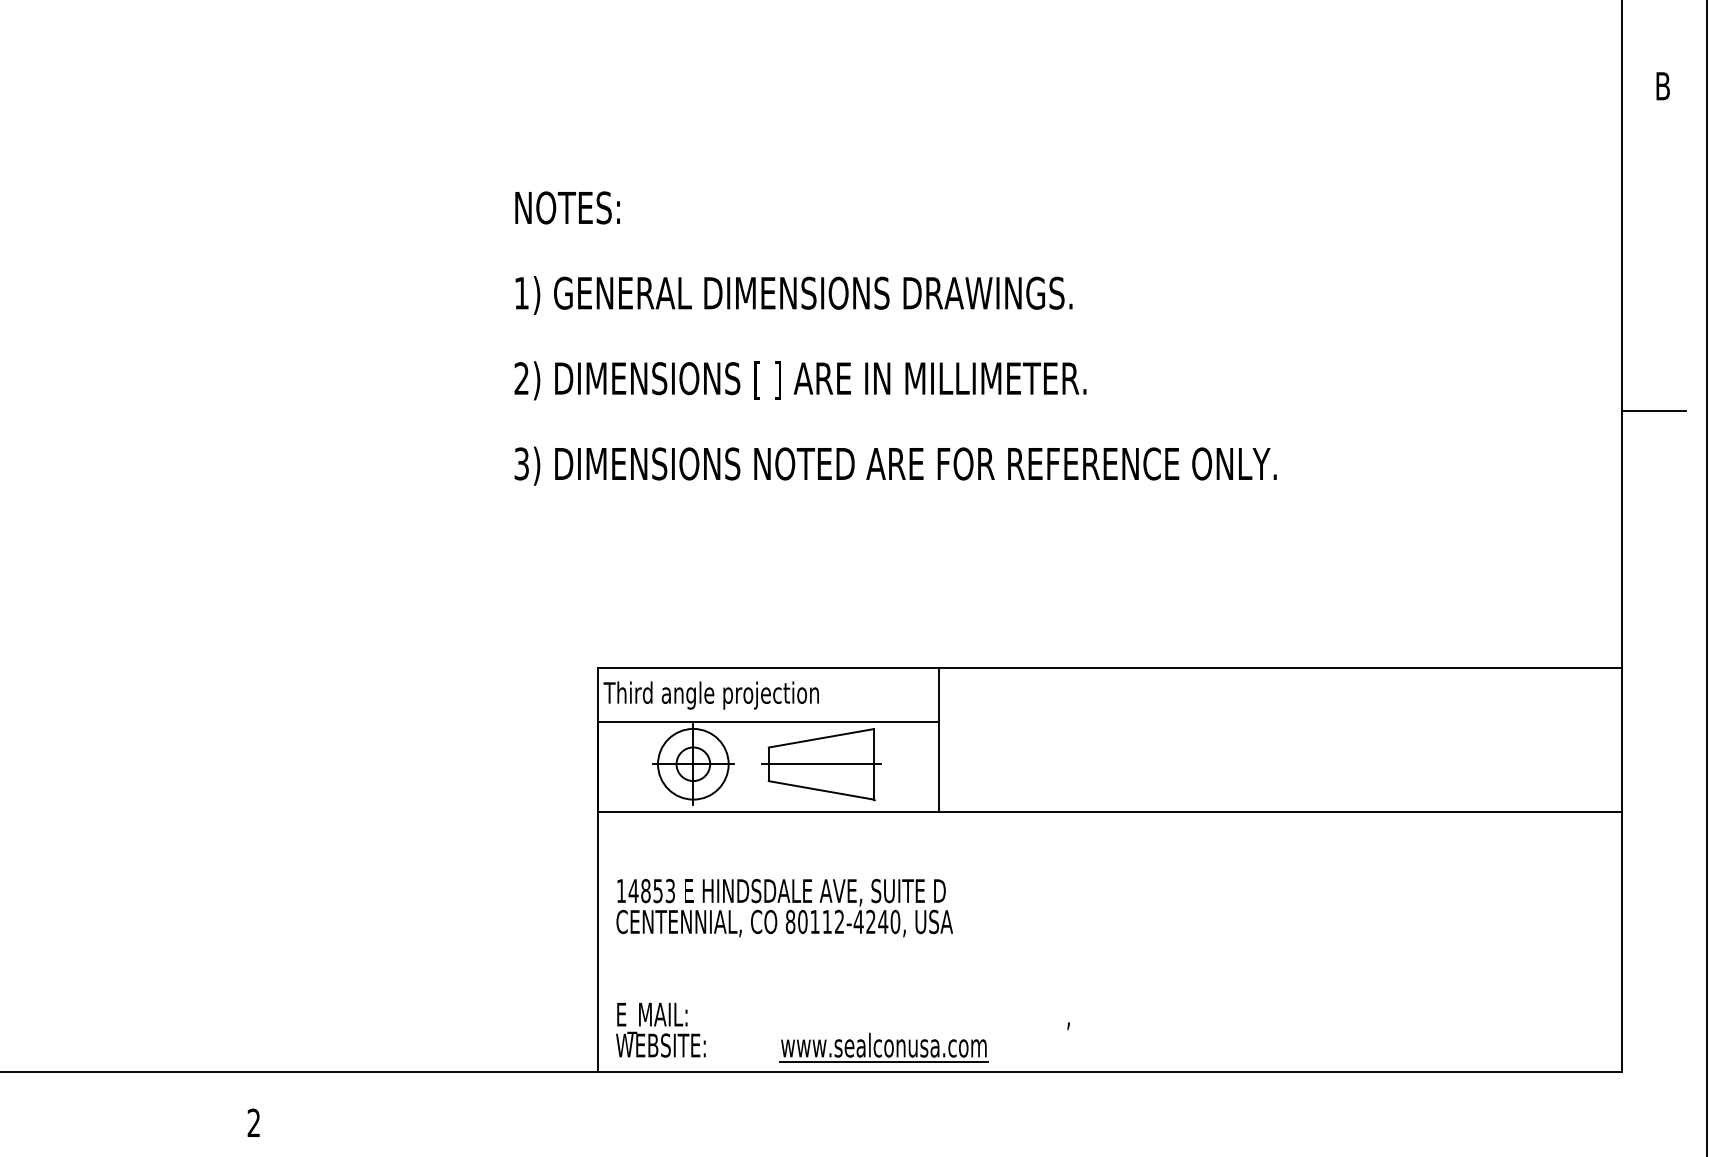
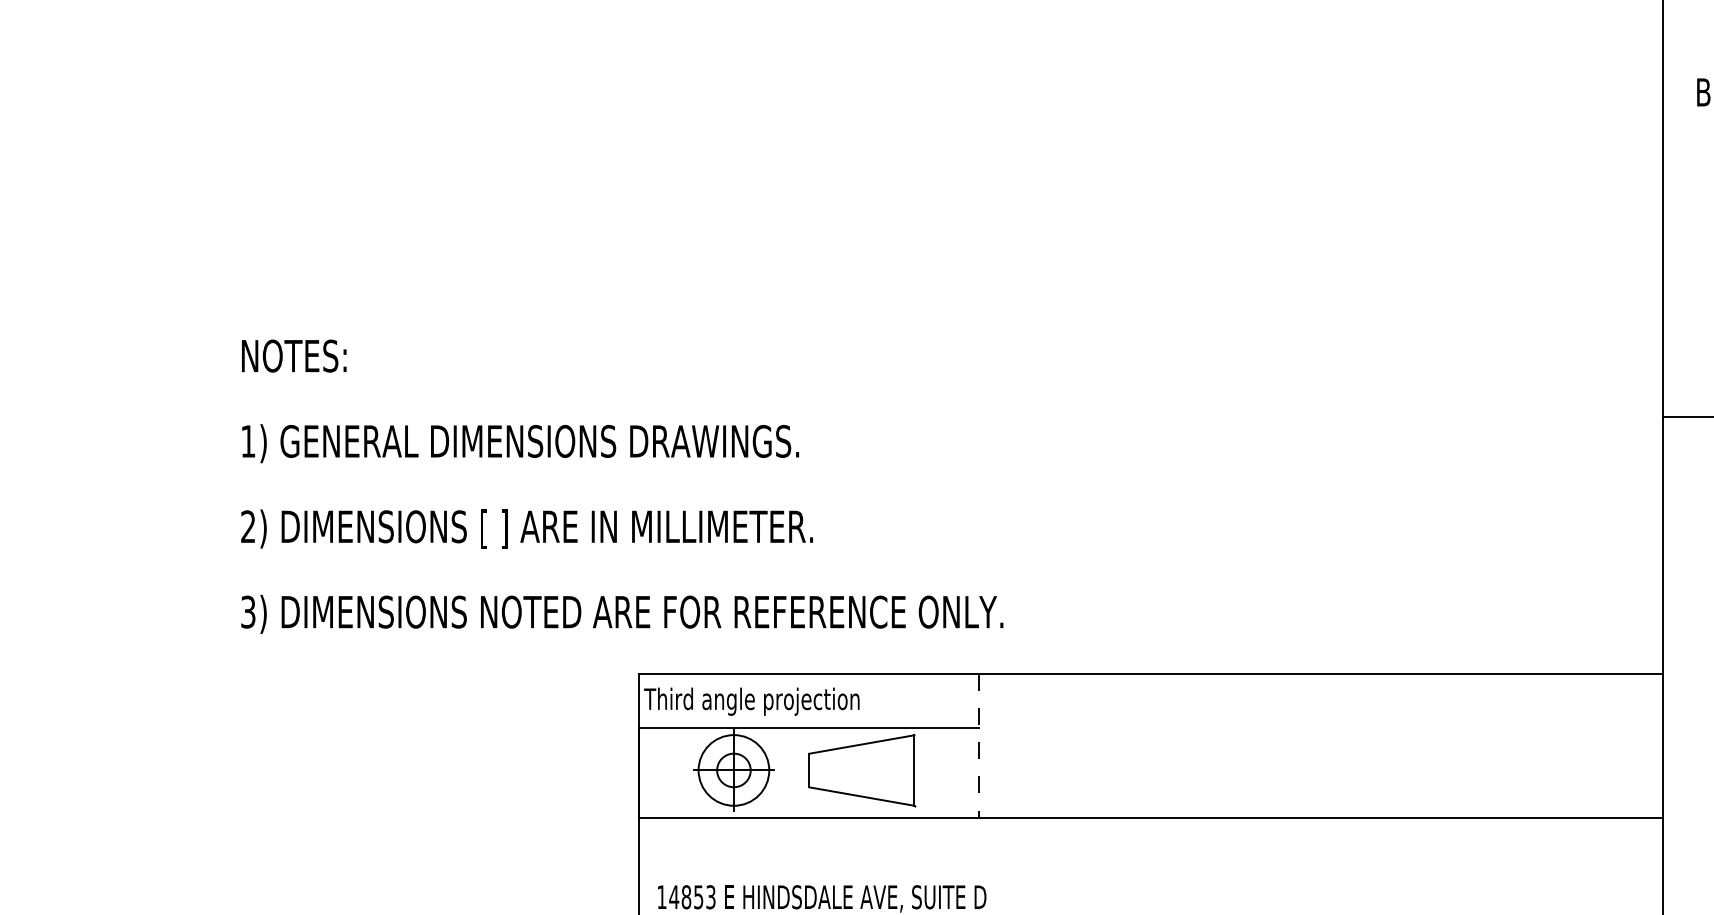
text: (895, 338) -> (622, 486), moved
line: (938, 739) -> (979, 745), solid -> dashed
line: (821, 764) -> (862, 770), removed

